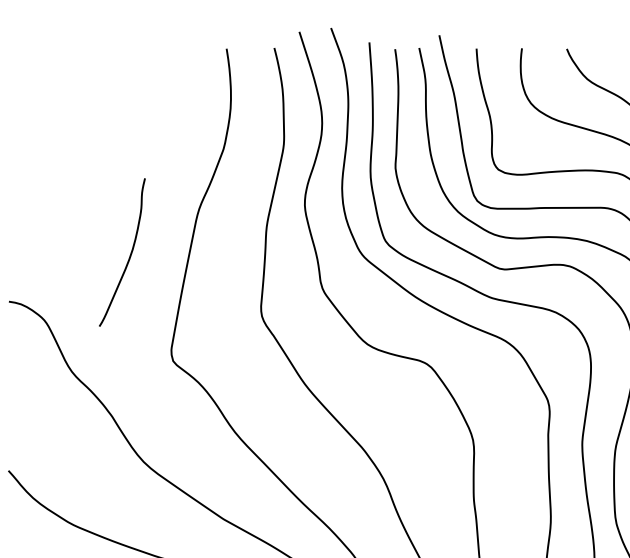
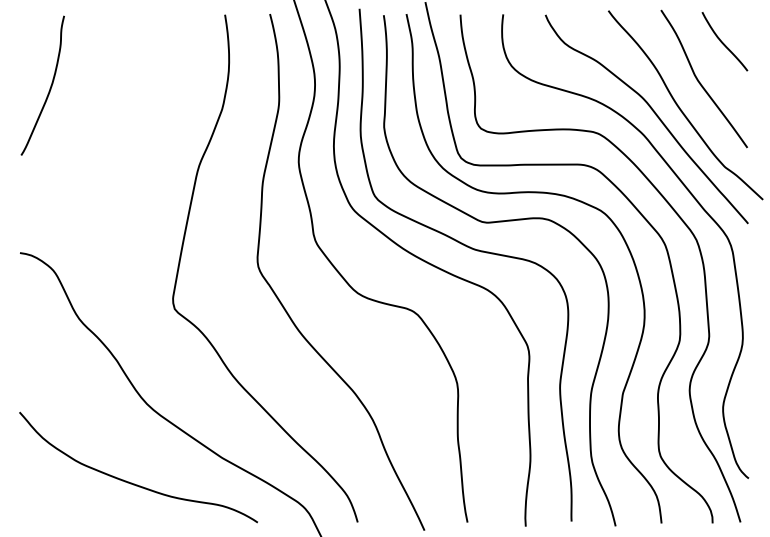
curve: (129, 255) -> (49, 88), moved

